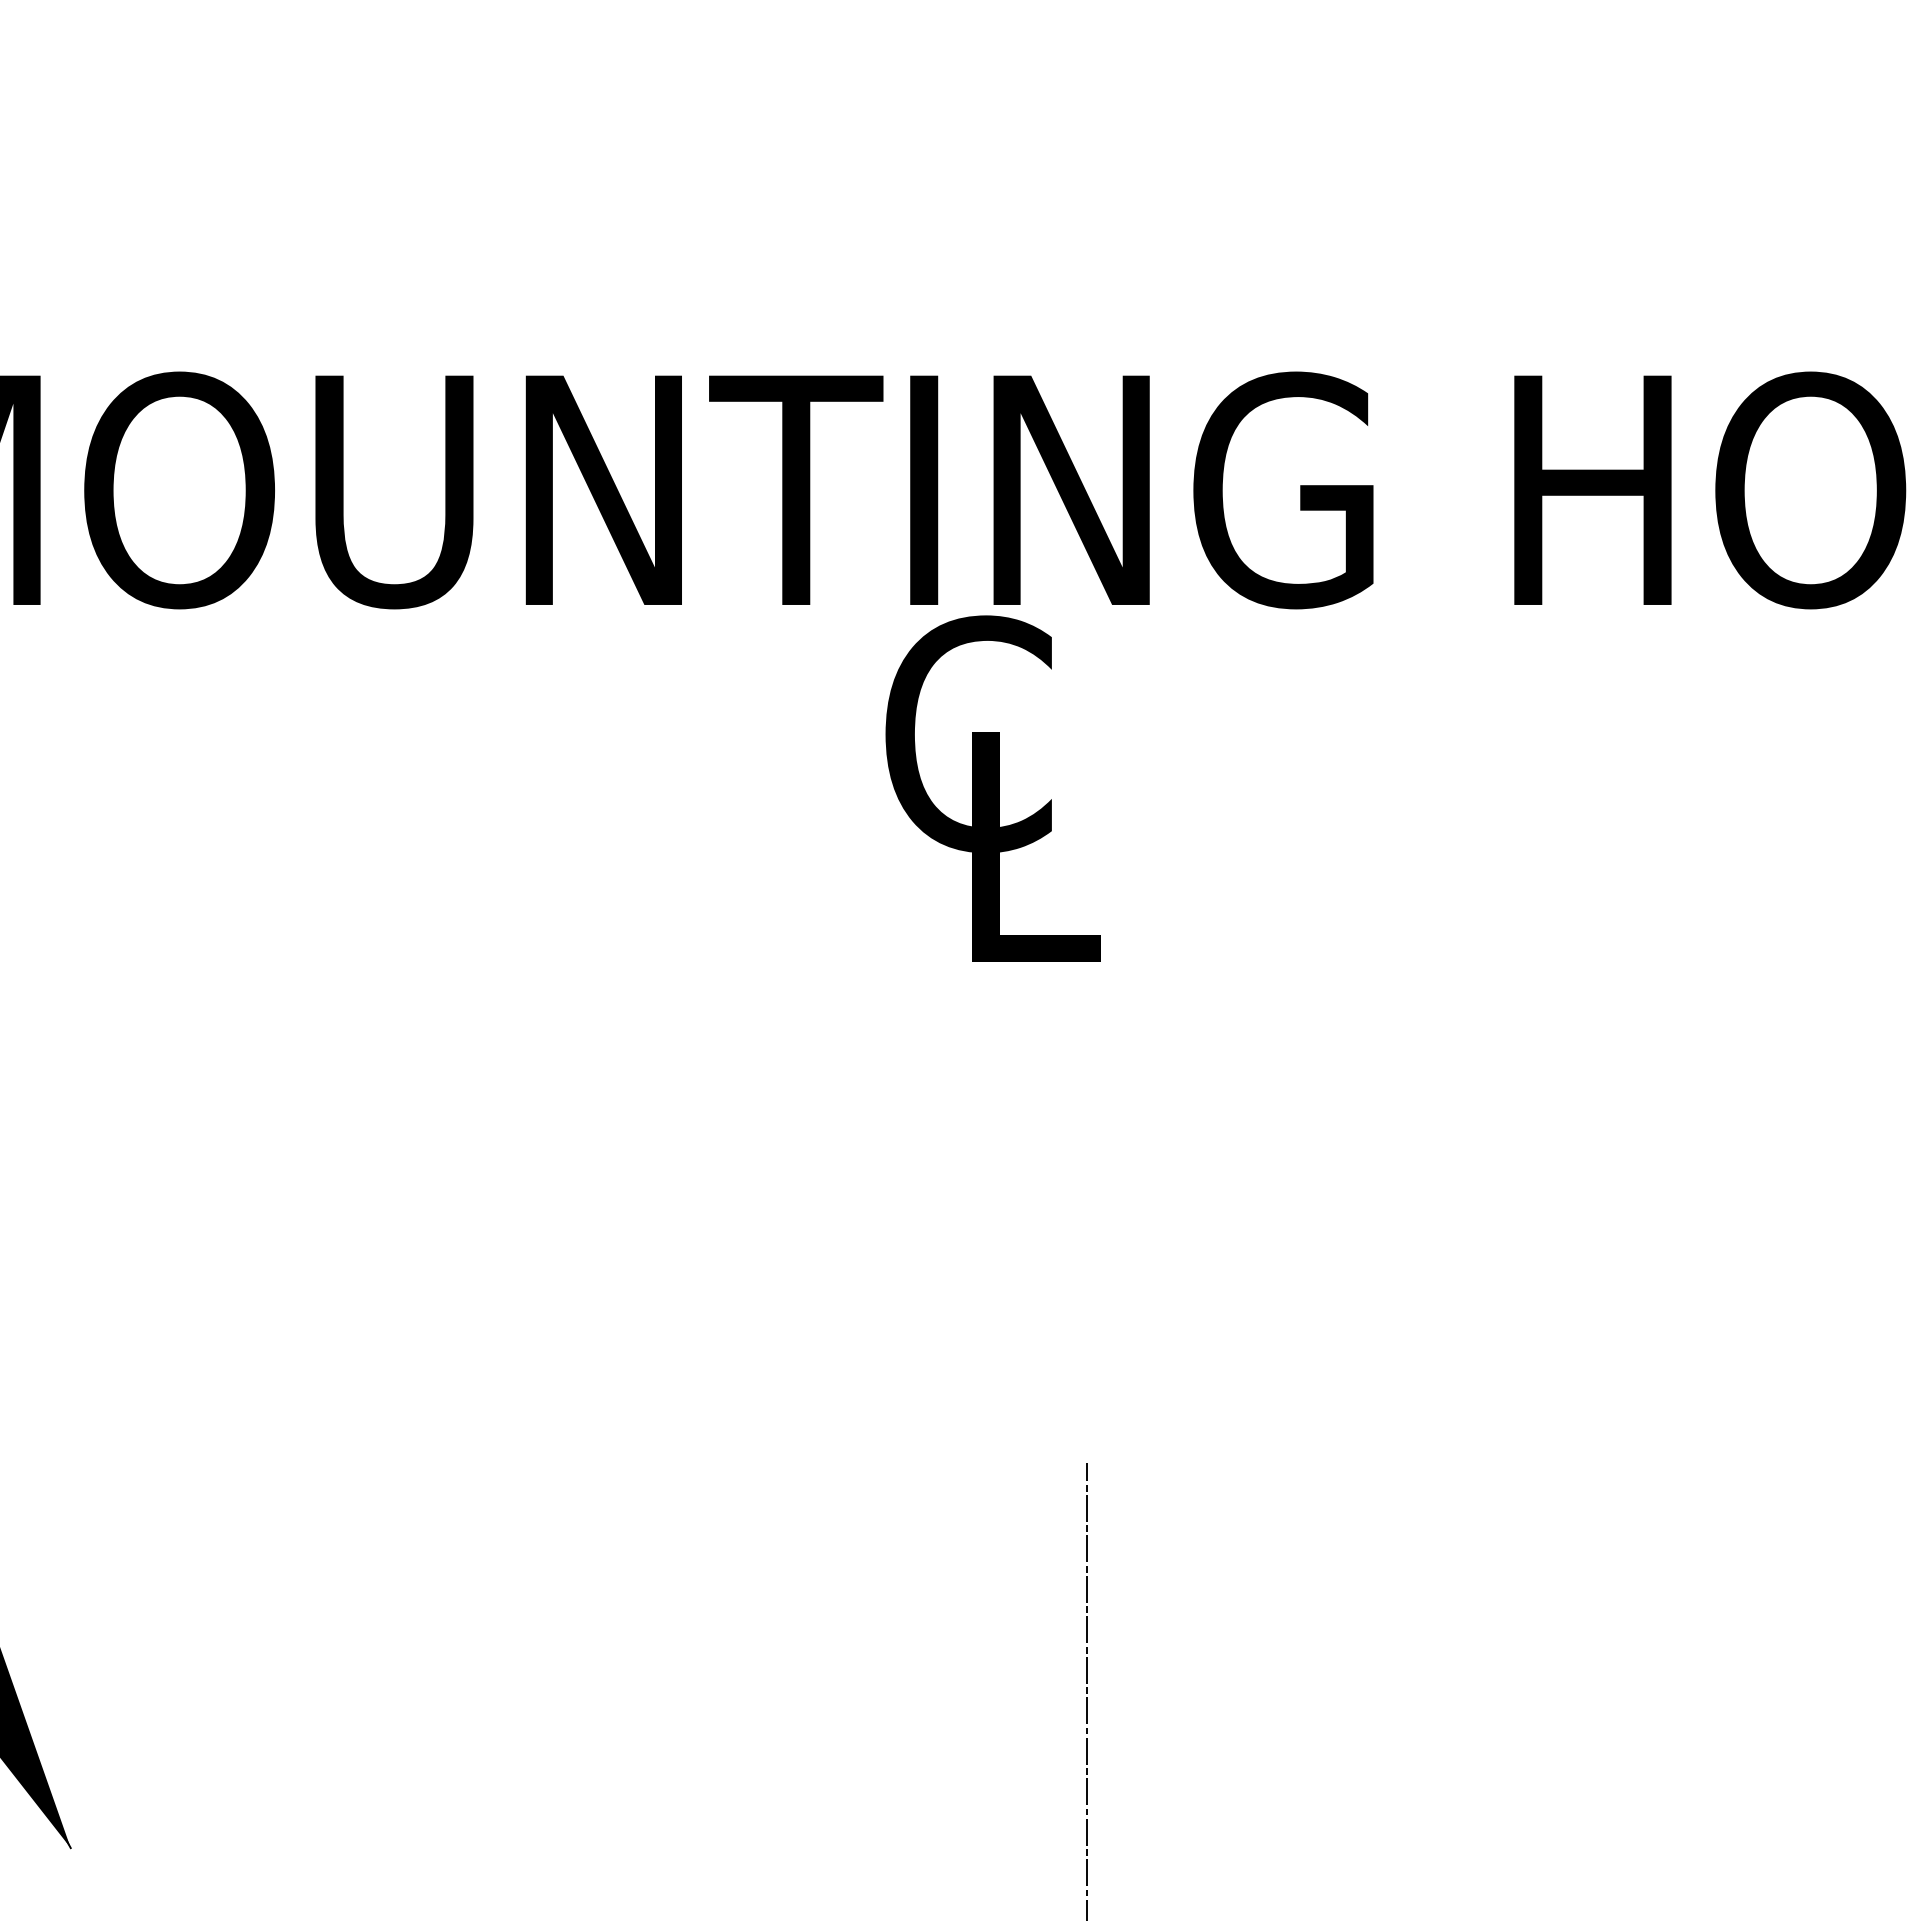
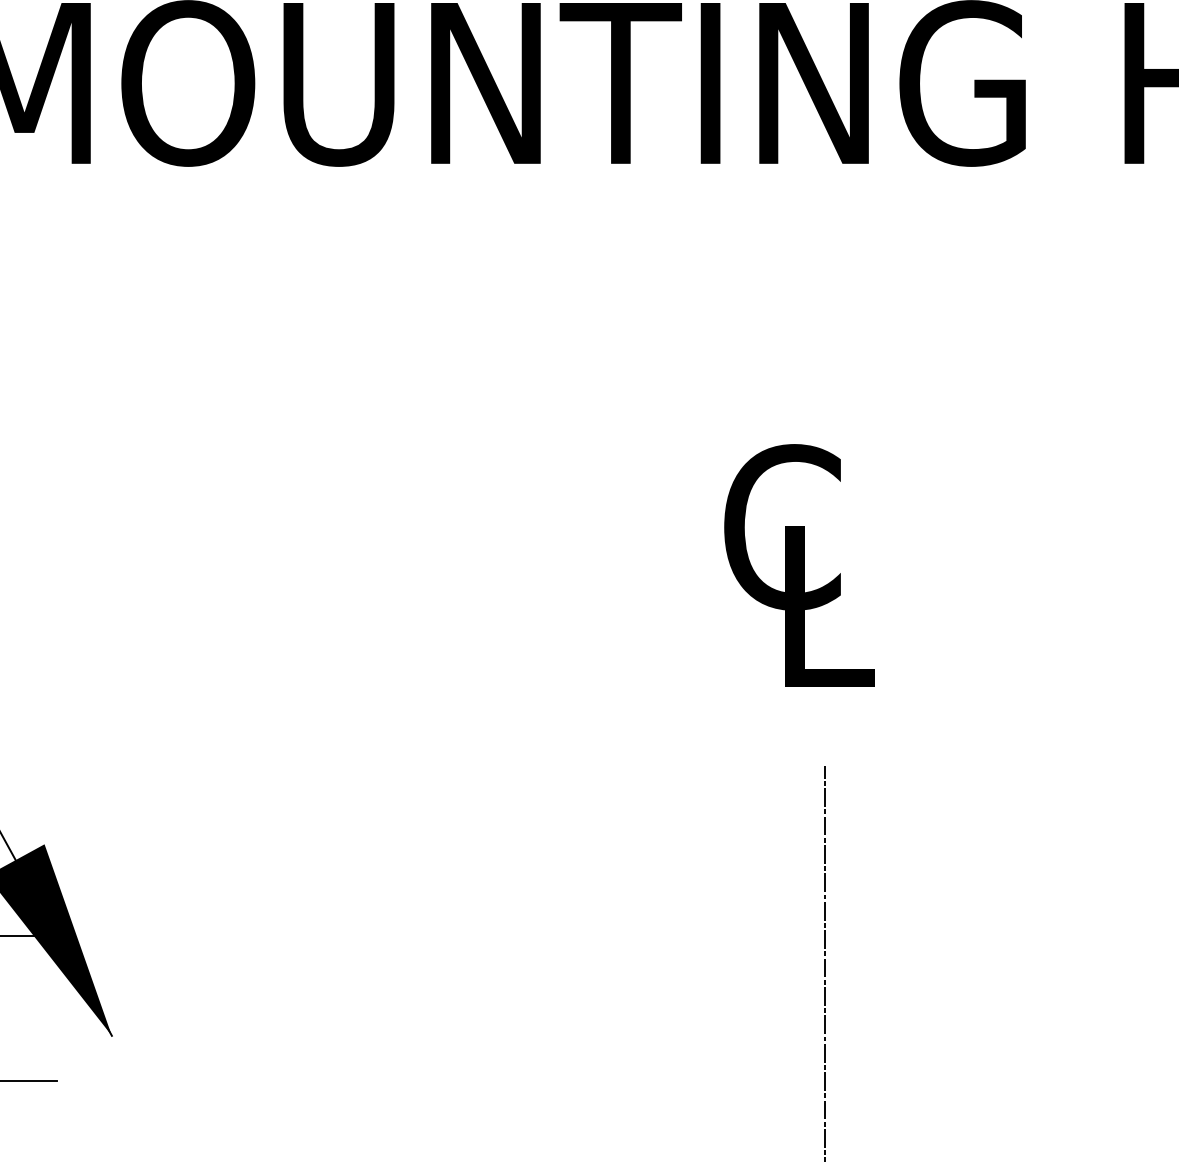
text: (992, 788) -> (799, 565), moved

